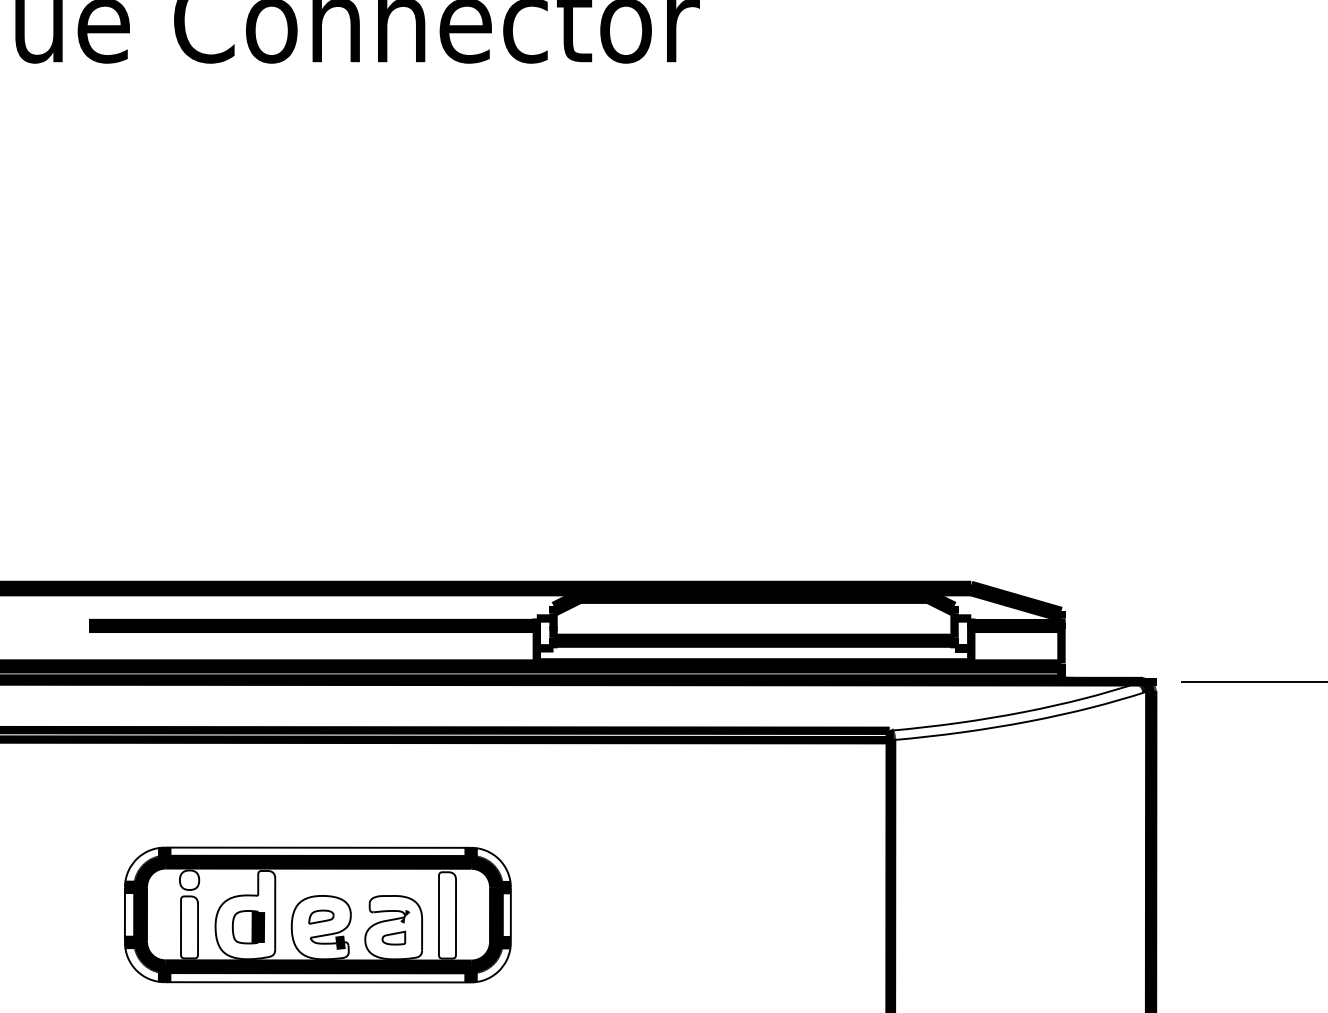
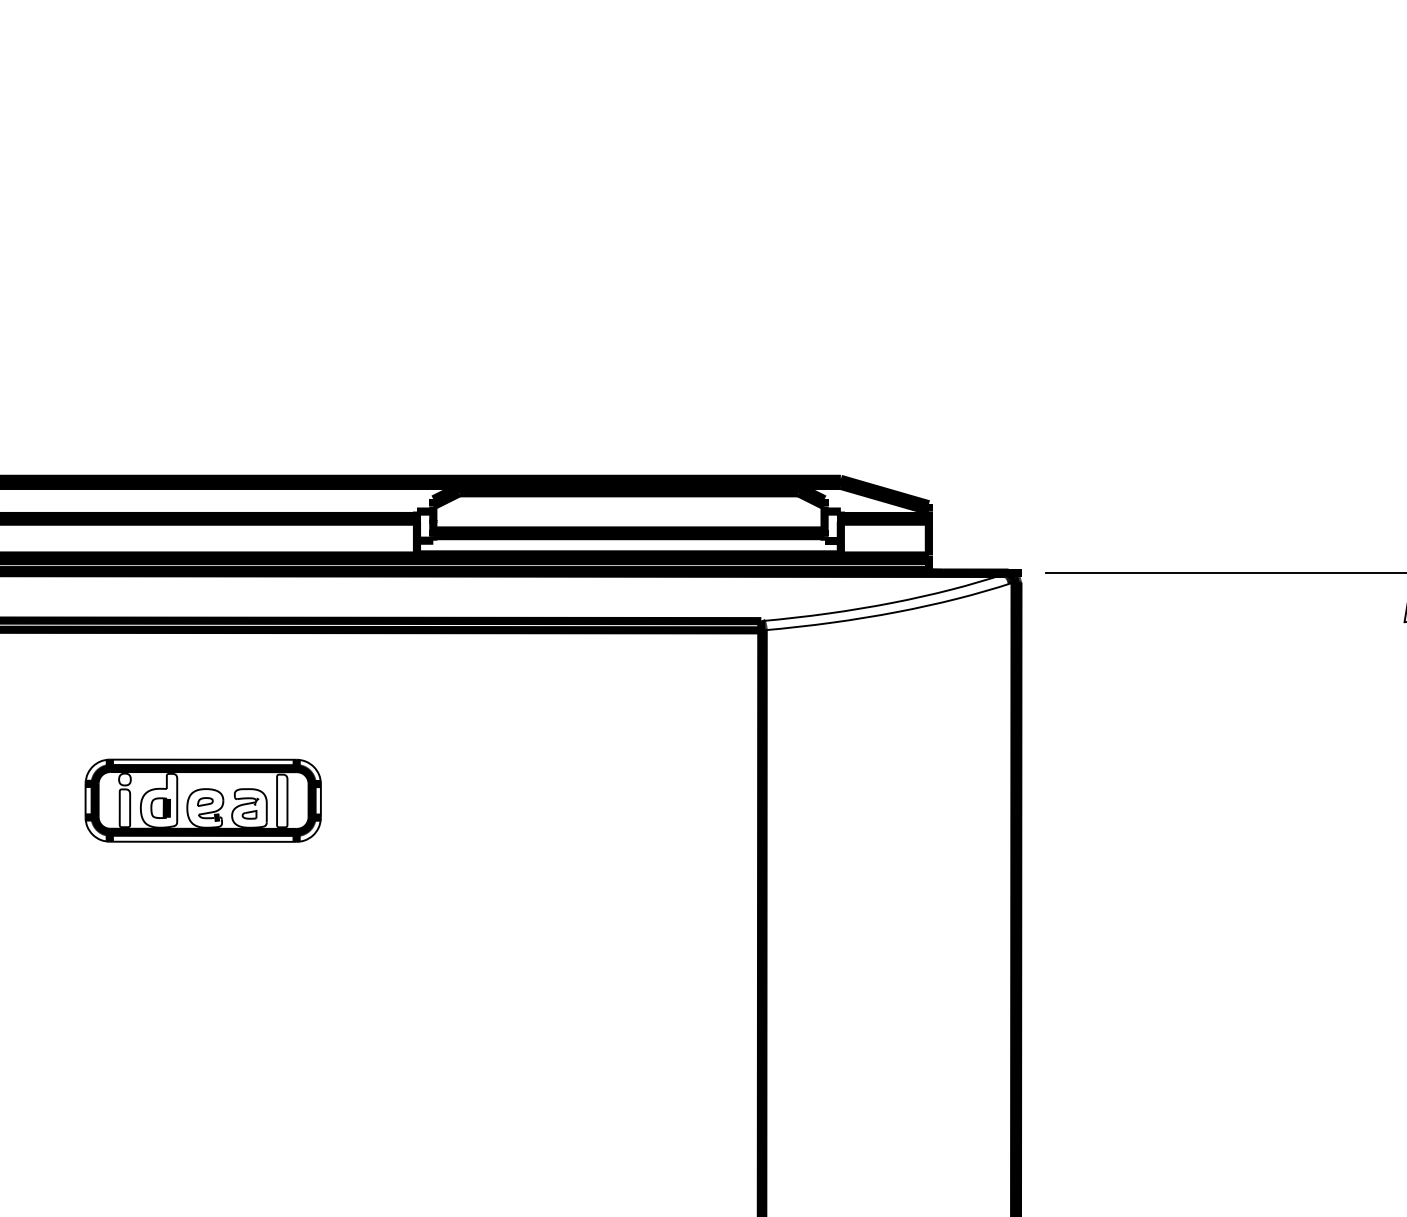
part: (316, 914) -> (202, 800), size x0.62

